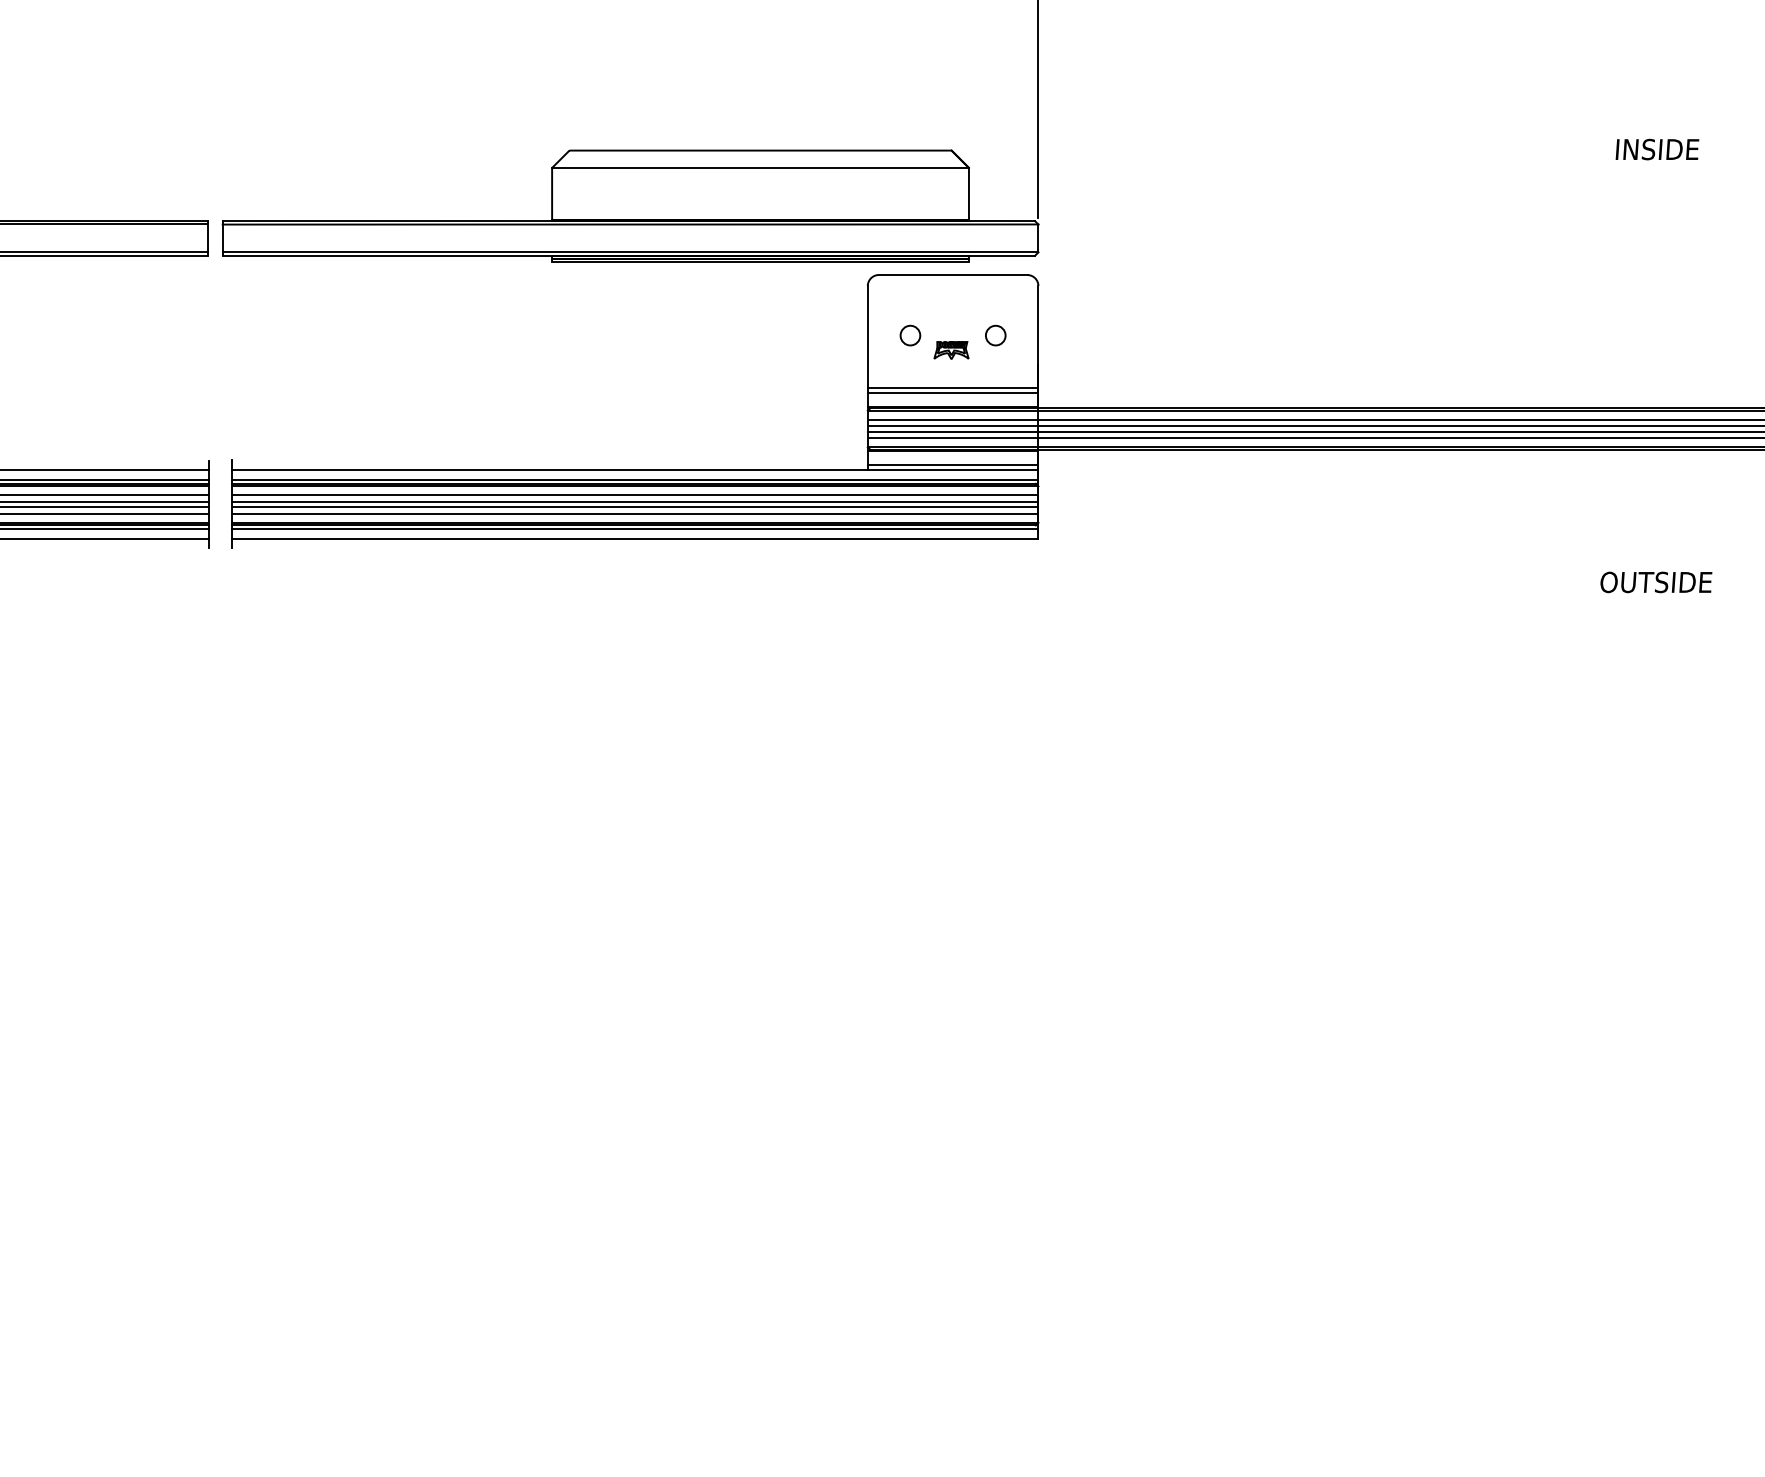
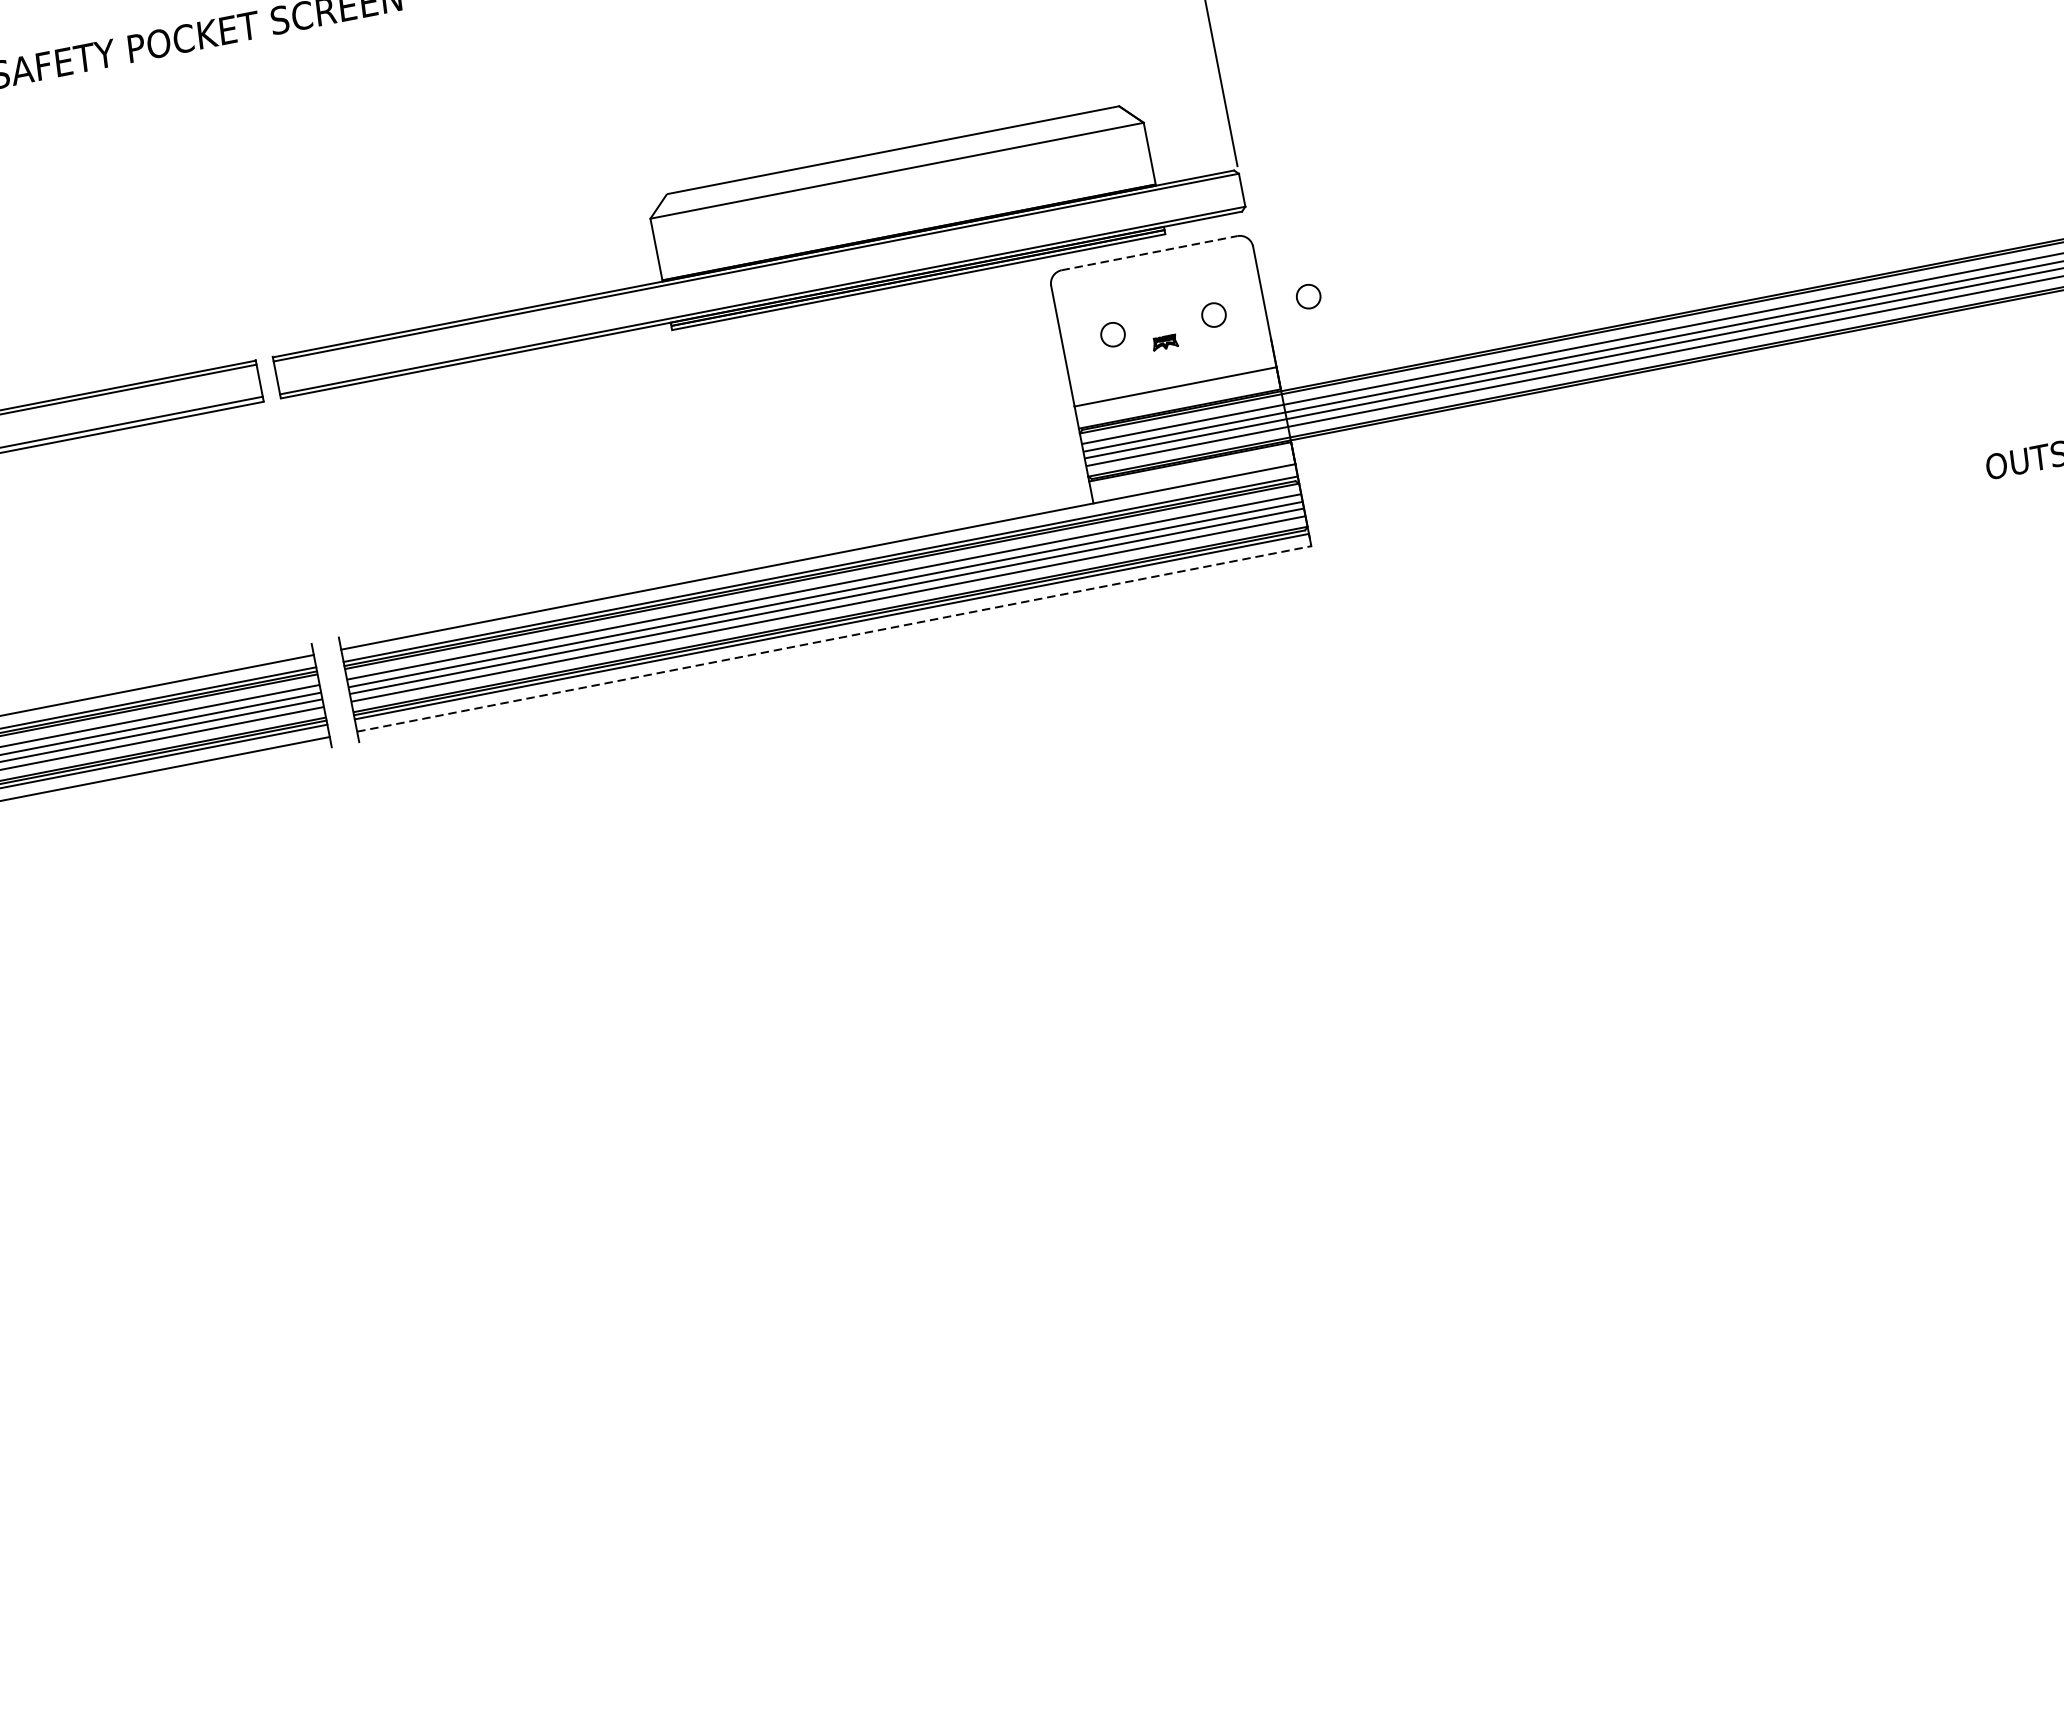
line: (953, 275) -> (1150, 253), solid -> dashed
circle: (1075, 335) -> (1308, 296), added
part: (951, 350) -> (1165, 342), size x0.6
line: (952, 393) -> (1176, 393), removed
line: (952, 464) -> (1192, 477), removed
line: (635, 539) -> (834, 639), solid -> dashed

